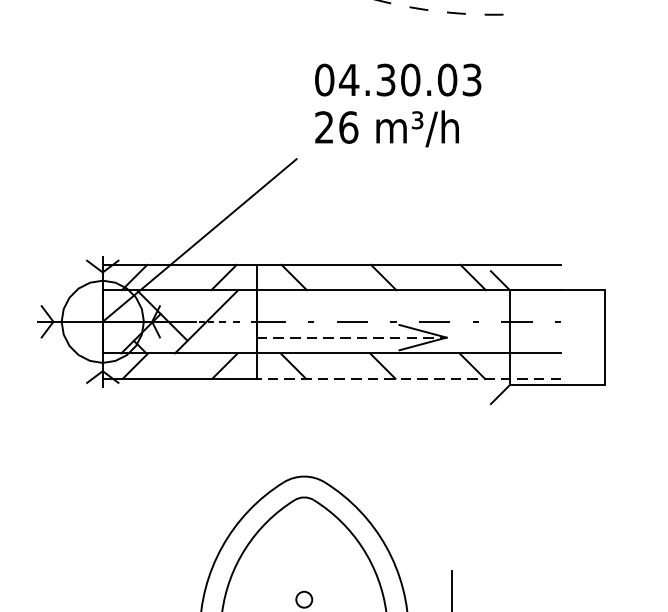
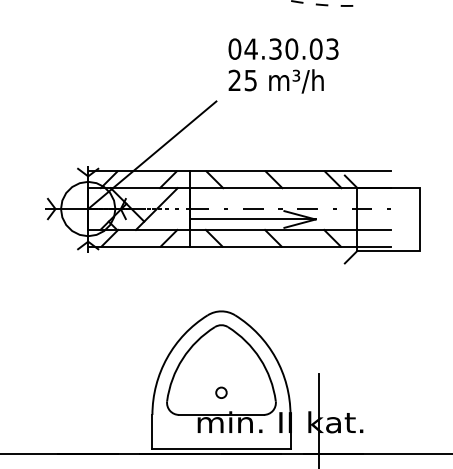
text: (348, 127) -> (250, 80), 26 -> 25
line: (351, 337) -> (252, 219), dashed -> solid
line: (408, 378) -> (290, 246), dashed -> solid

